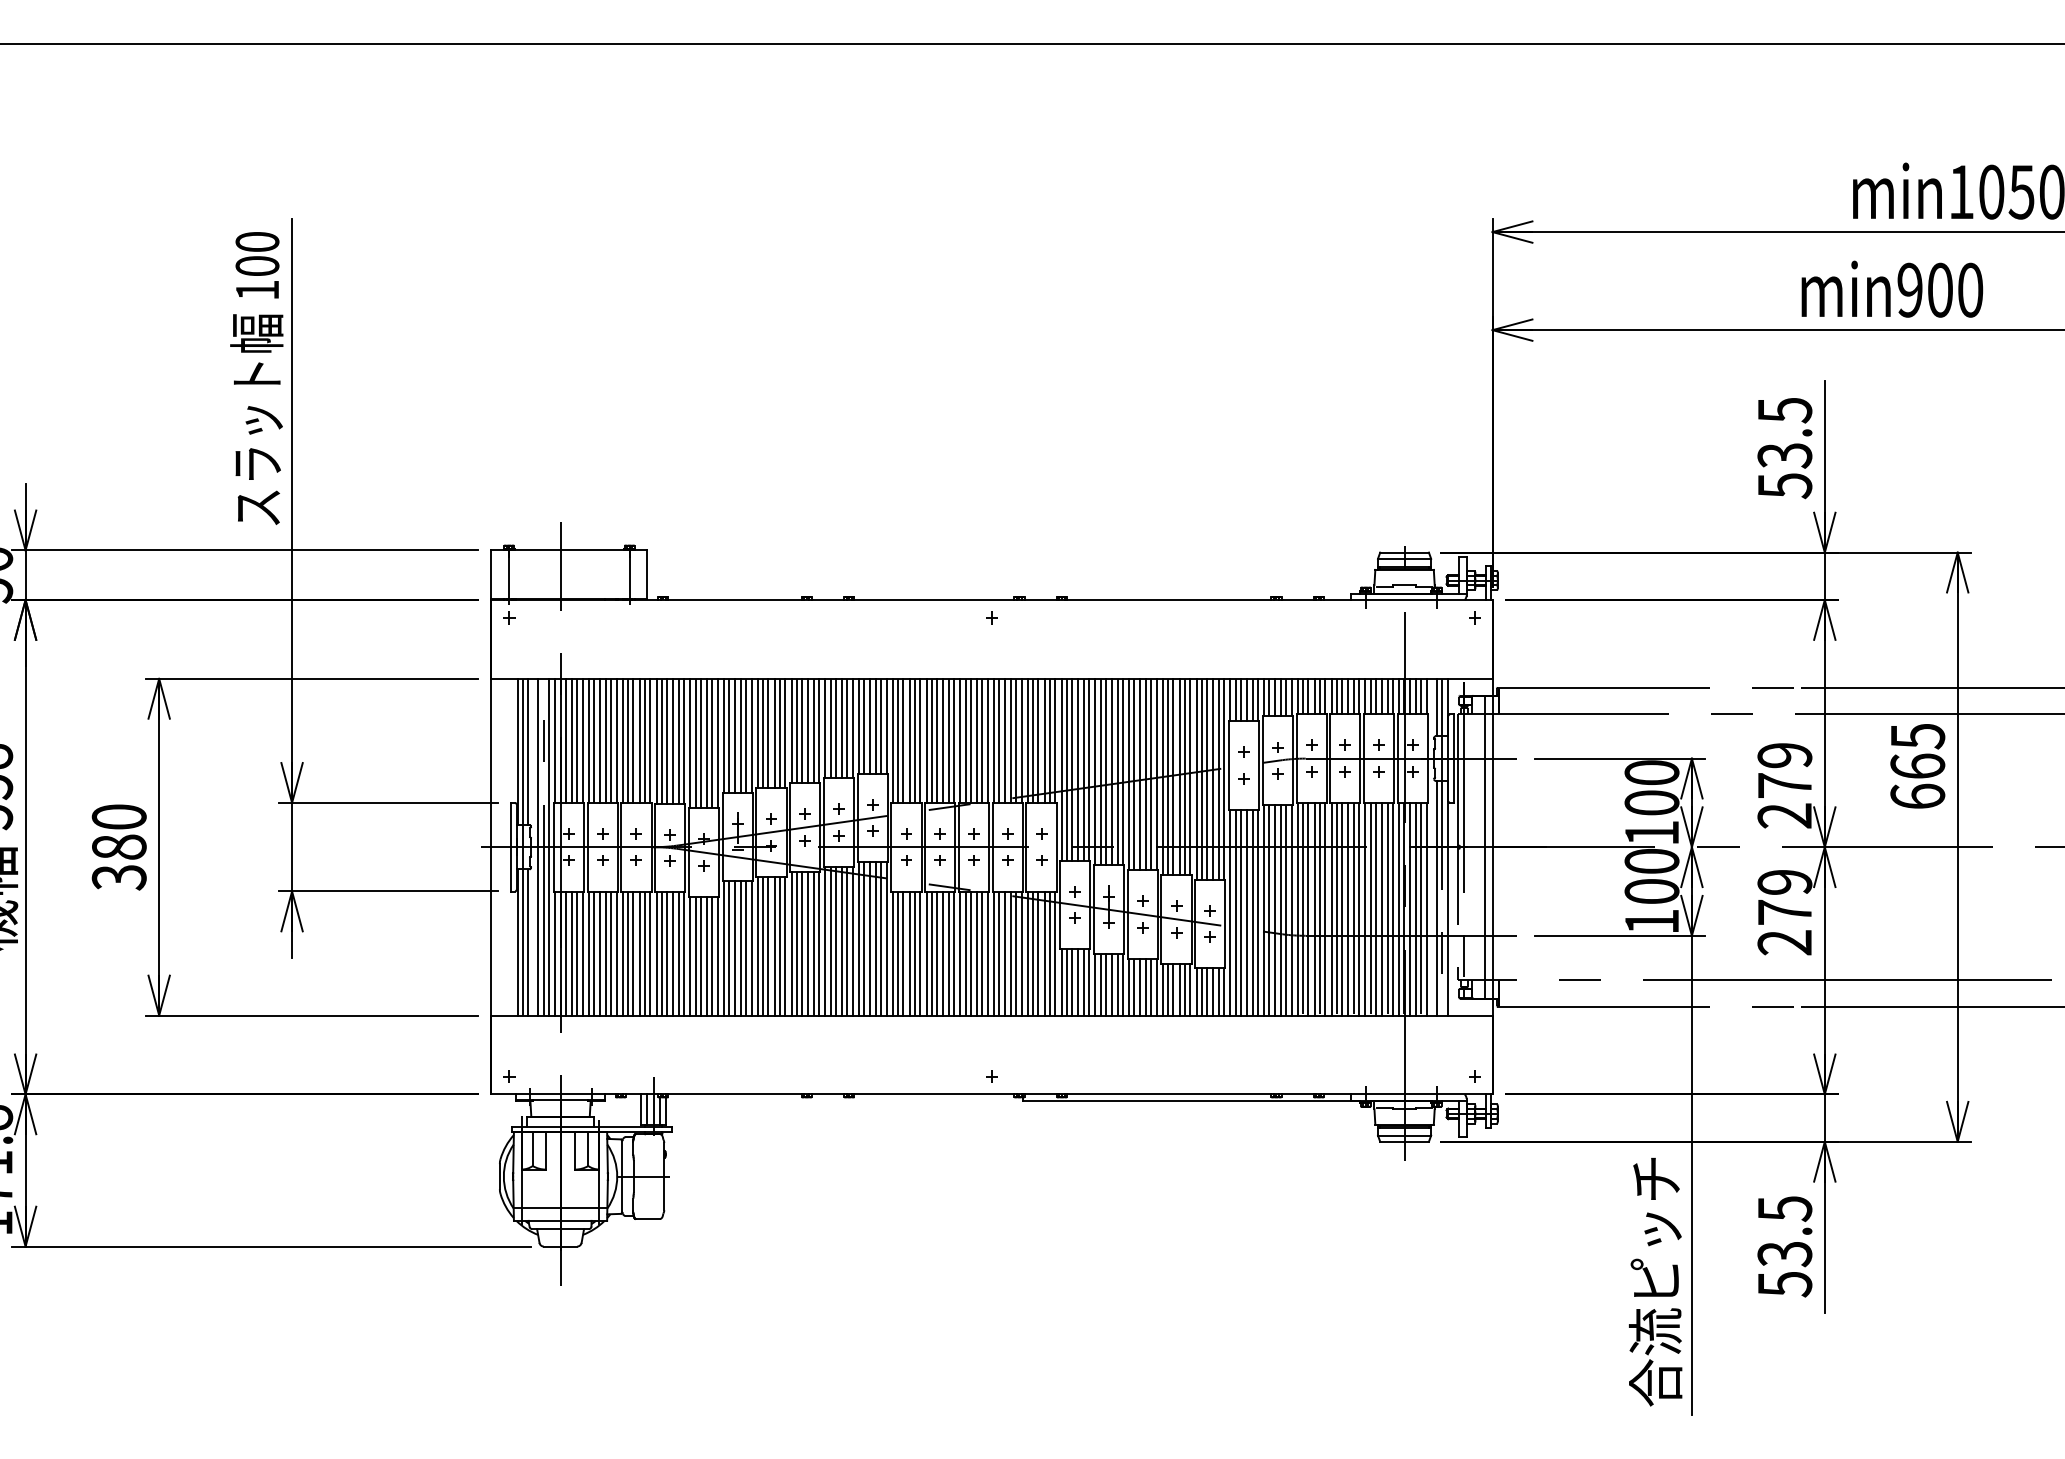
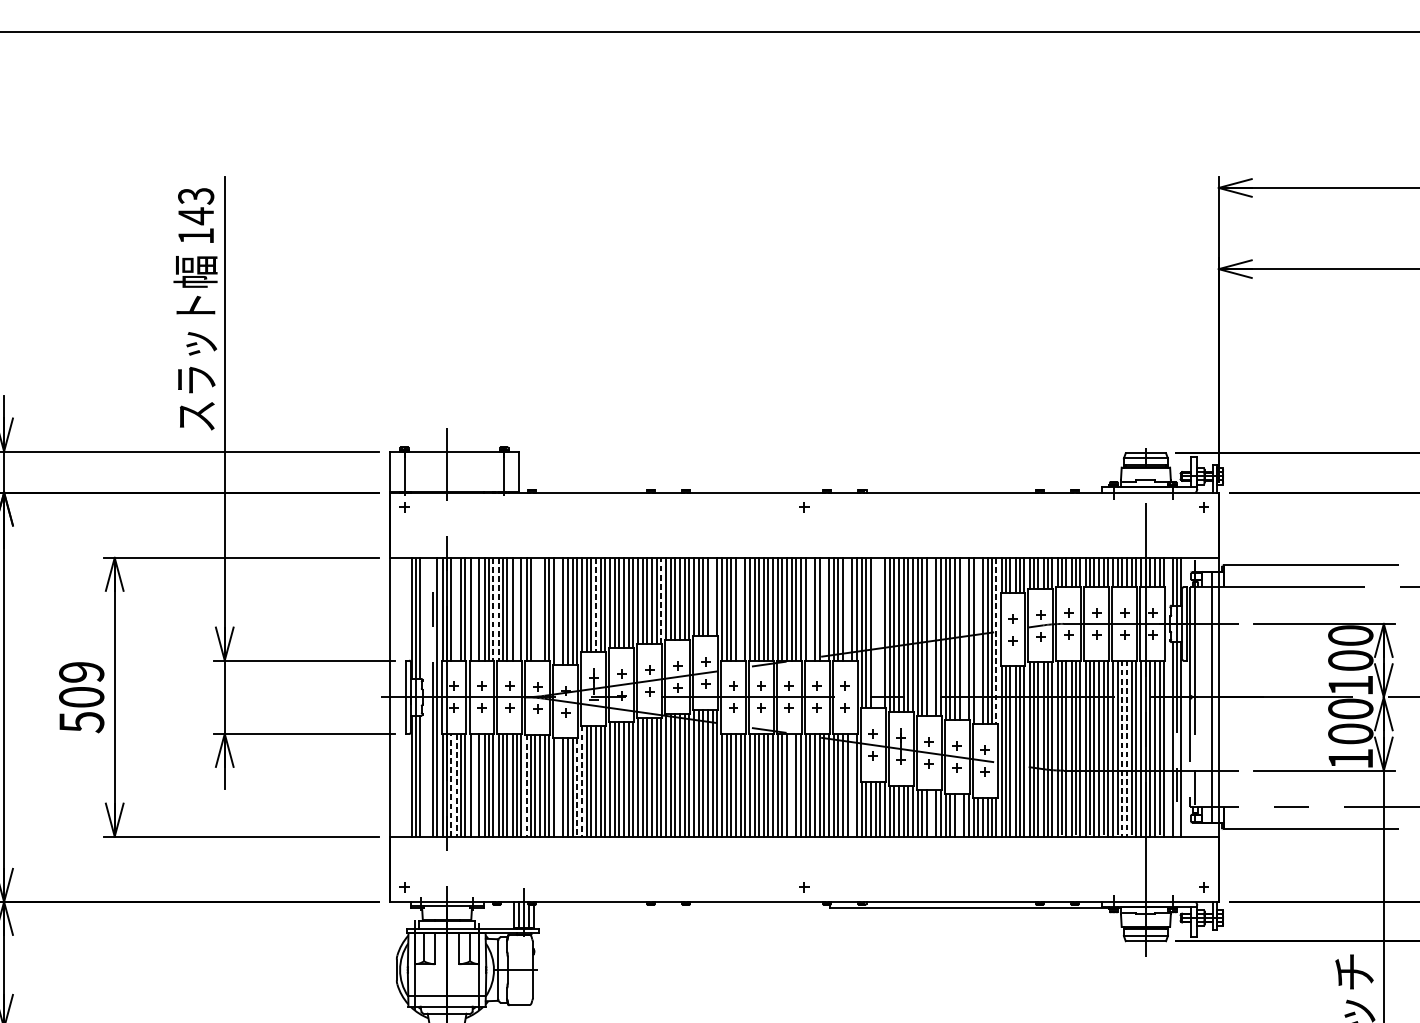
text: (257, 254) -> (196, 206), 100 -> 143
line: (881, 725) -> (712, 596), removed
line: (819, 730) -> (661, 600), solid -> dashed
line: (740, 735) -> (596, 604), solid -> dashed
line: (572, 740) -> (456, 608), removed
line: (594, 740) -> (475, 608), removed
line: (644, 740) -> (516, 608), removed
line: (667, 740) -> (535, 608), removed
line: (673, 740) -> (540, 608), removed
line: (914, 740) -> (740, 608), removed
line: (999, 740) -> (810, 608), removed
line: (1016, 740) -> (824, 608), removed
line: (1044, 740) -> (847, 608), removed
line: (616, 741) -> (493, 609), solid -> dashed
line: (622, 741) -> (498, 609), solid -> dashed
line: (695, 743) -> (558, 611), removed
line: (1078, 769) -> (875, 632), removed
line: (1083, 769) -> (880, 632), removed
line: (1145, 774) -> (931, 637), removed
line: (1185, 776) -> (964, 638), removed
line: (1201, 778) -> (977, 640), removed
line: (1224, 779) -> (996, 641), solid -> dashed
line: (538, 846) -> (428, 696), removed
text: (118, 847) -> (81, 697), 380 -> 509
line: (1375, 909) -> (1121, 748), solid -> dashed
line: (1382, 909) -> (1127, 748), solid -> dashed
line: (724, 948) -> (582, 781), solid -> dashed
line: (565, 953) -> (451, 785), solid -> dashed
line: (594, 953) -> (475, 785), removed
line: (656, 953) -> (526, 785), solid -> dashed
line: (977, 953) -> (792, 785), removed
line: (1050, 953) -> (852, 785), removed
line: (572, 954) -> (456, 786), solid -> dashed
line: (695, 955) -> (558, 786), removed
line: (717, 956) -> (577, 787), solid -> dashed
line: (1145, 986) -> (931, 812), removed
line: (1179, 989) -> (959, 815), removed

